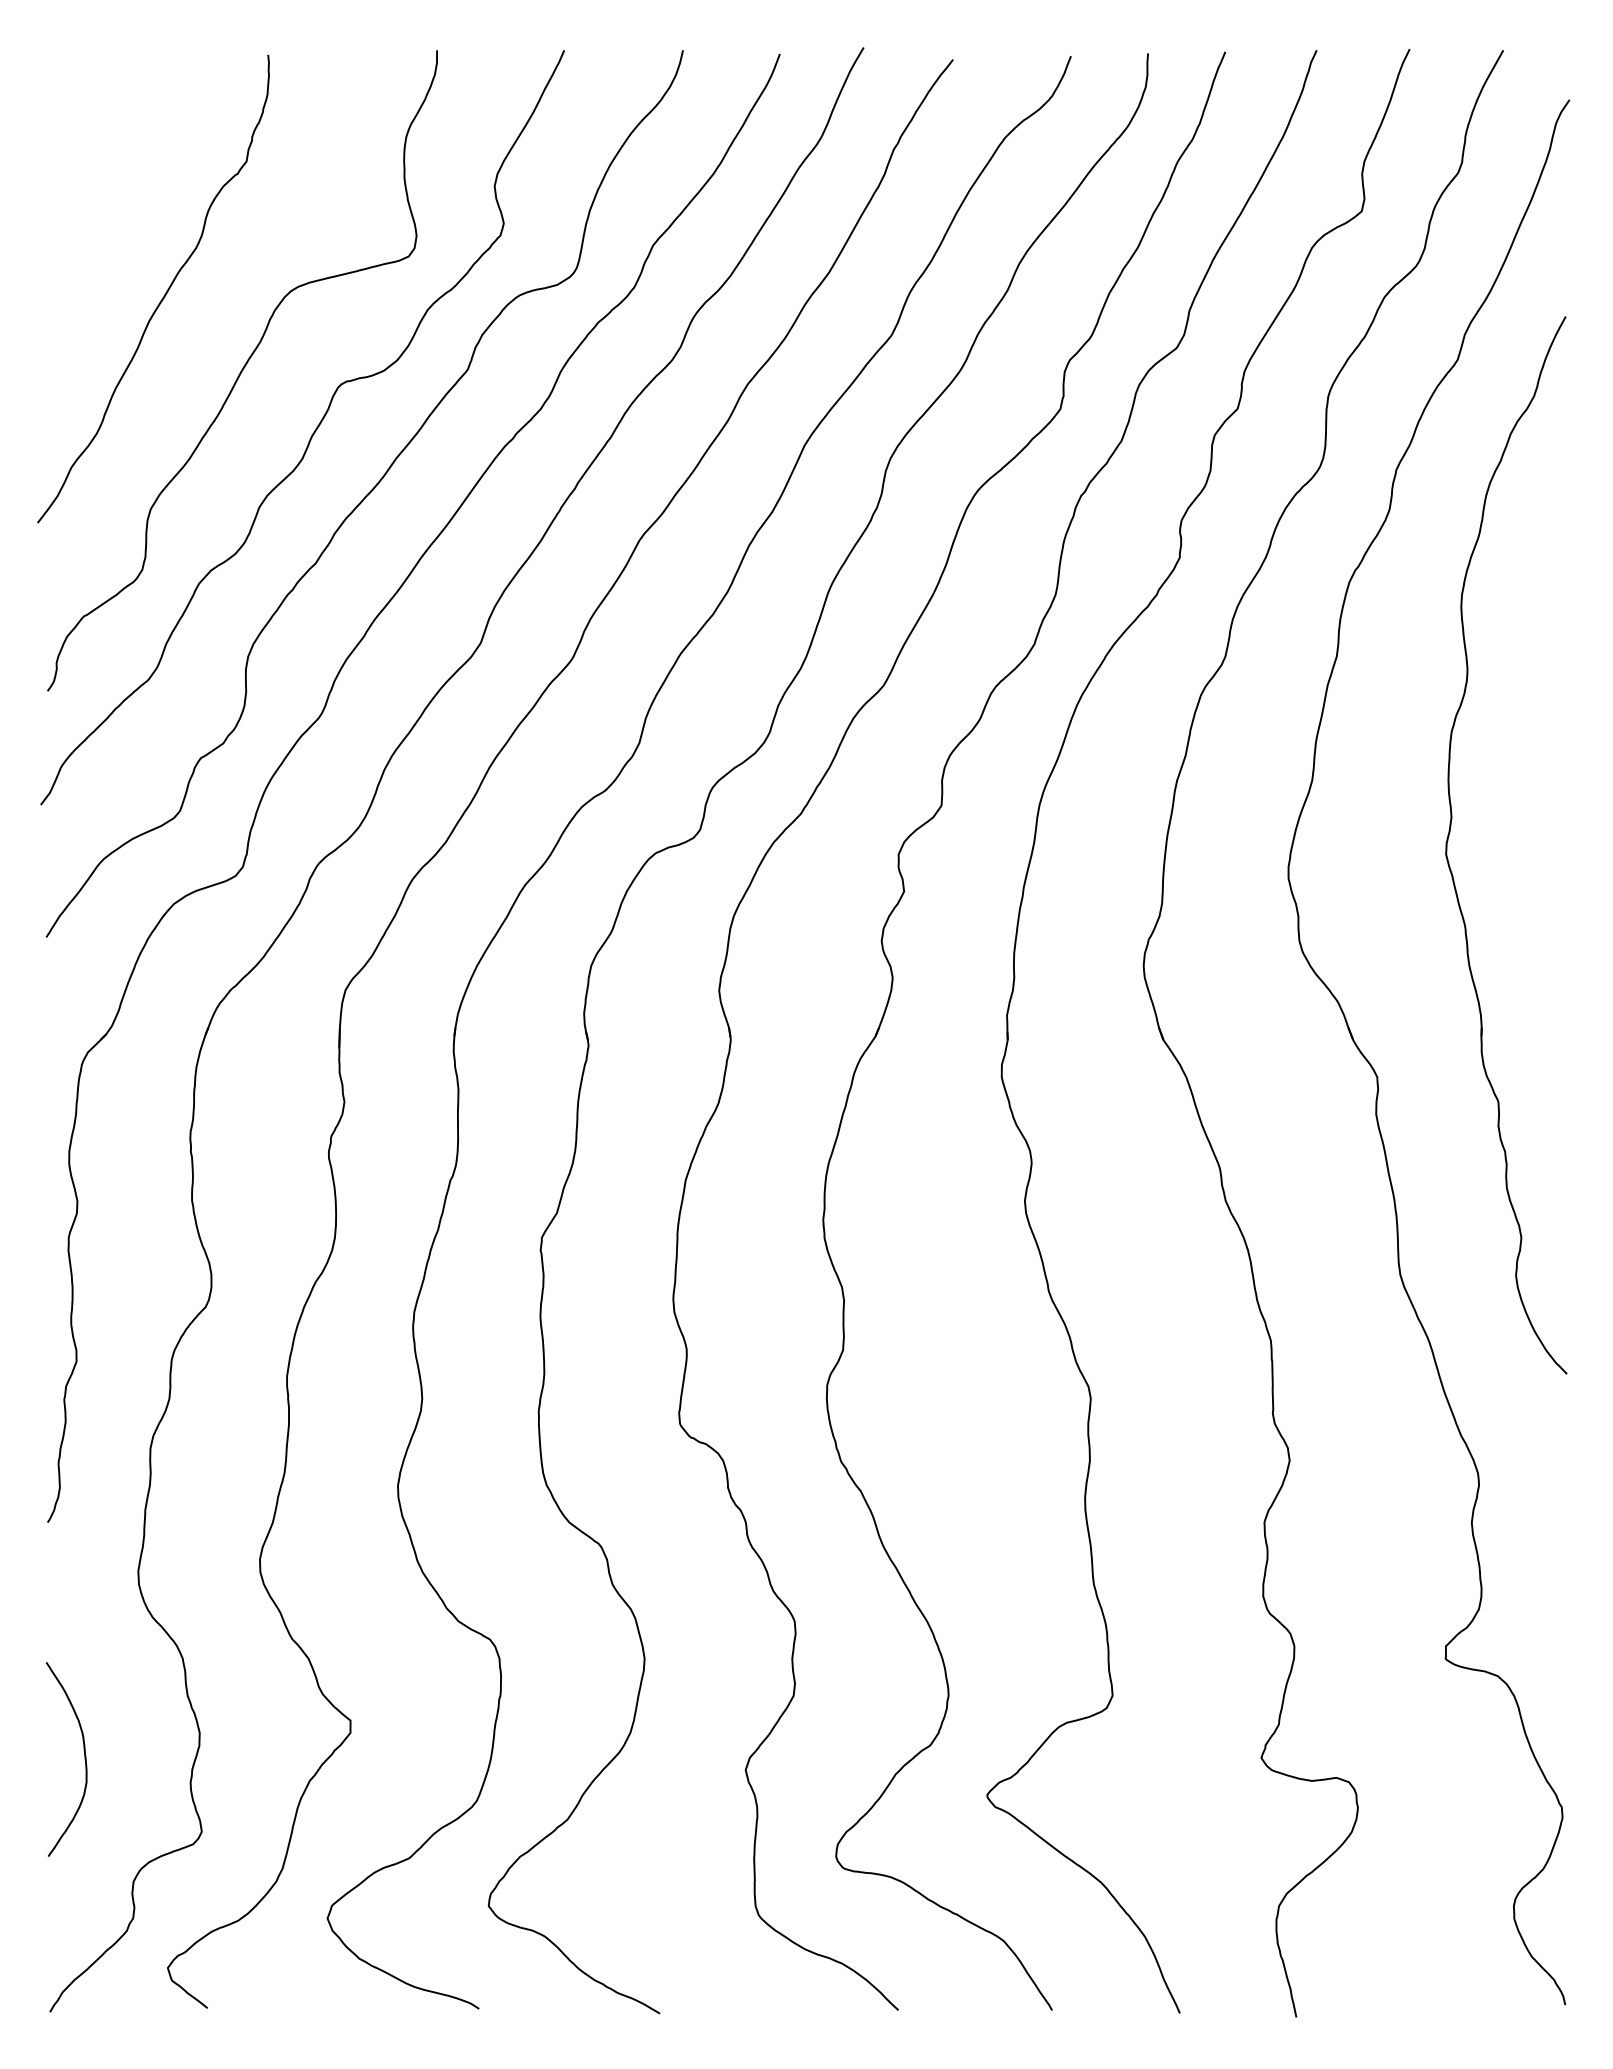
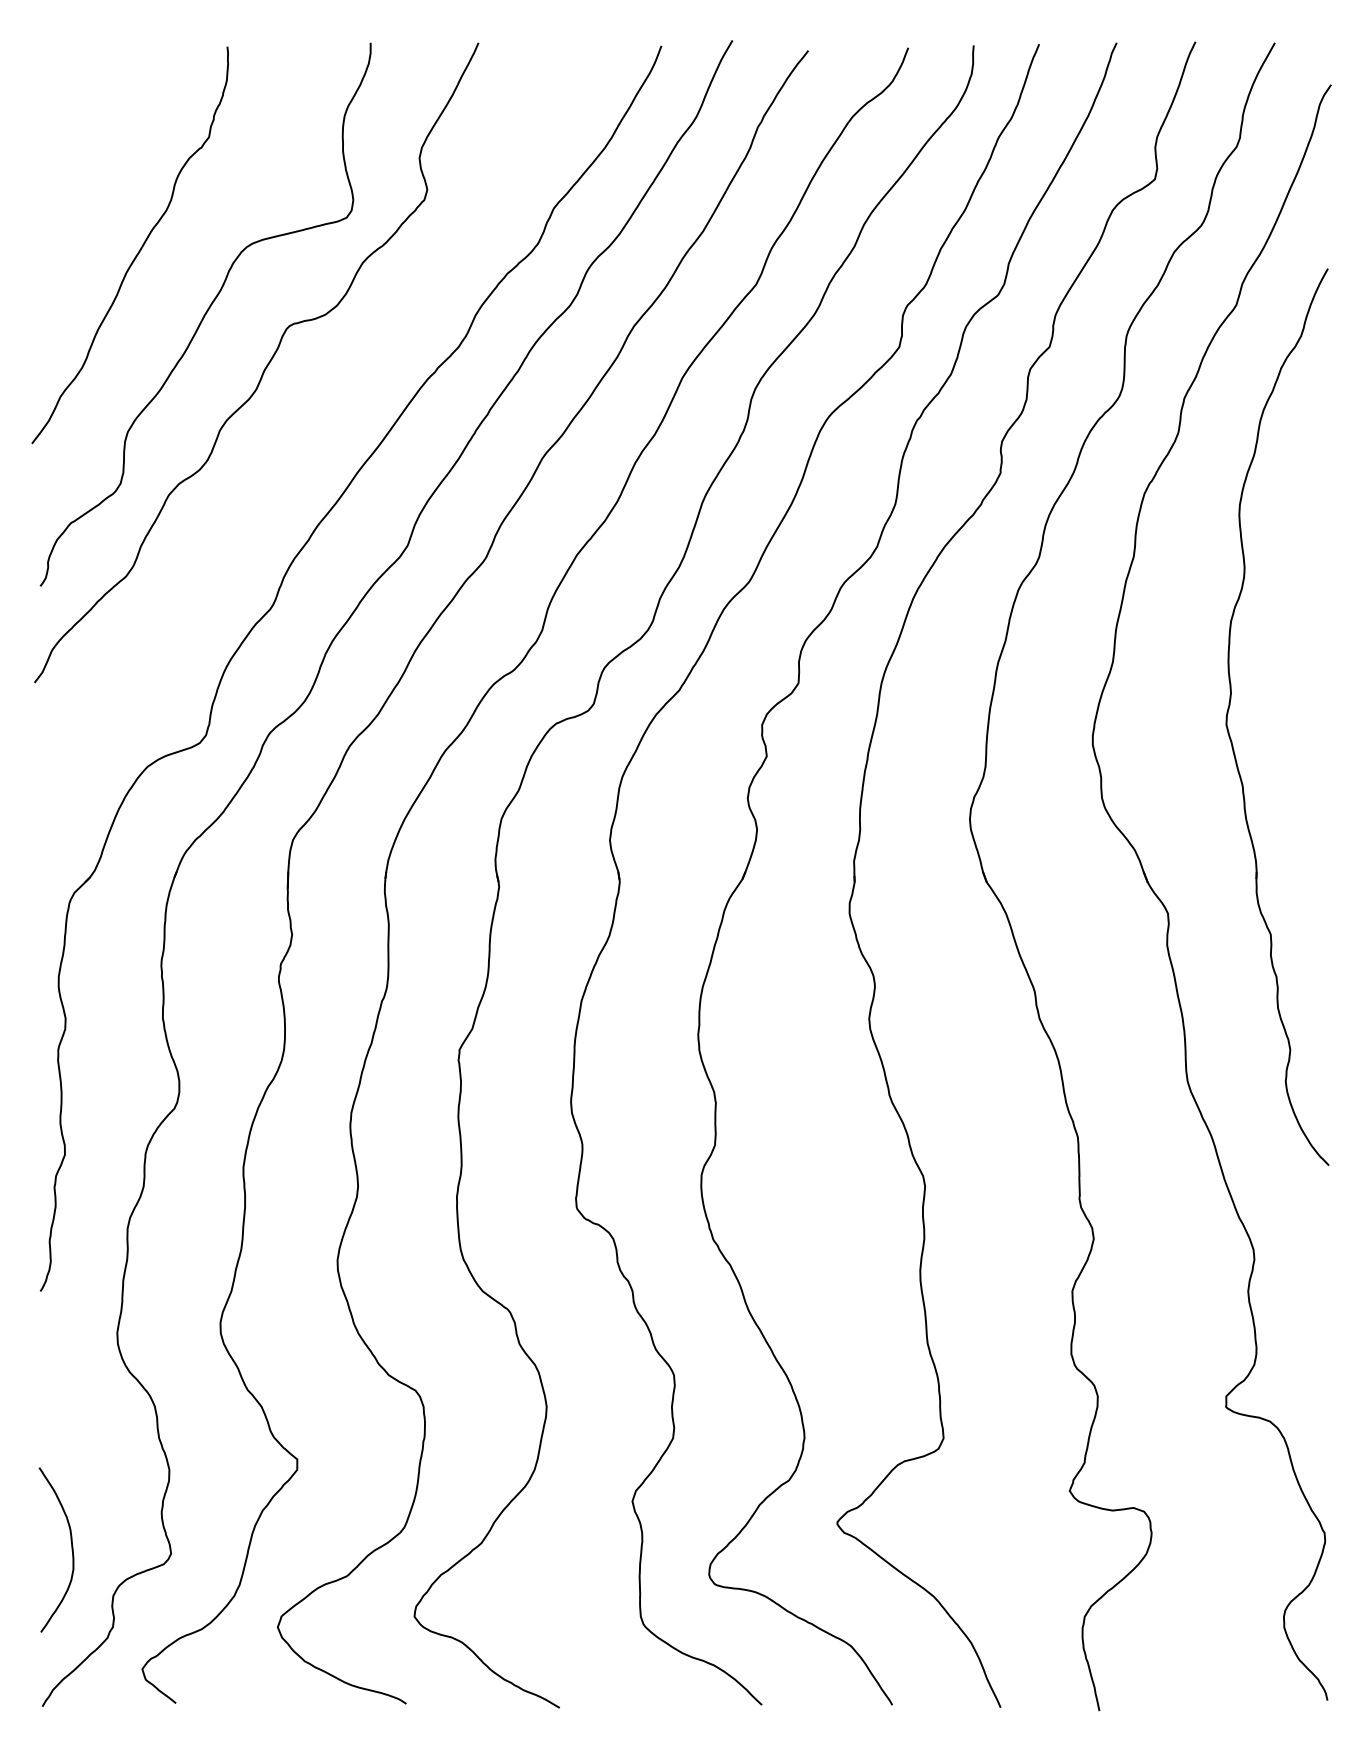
curve: (366, 494) -> (310, 419), removed
curve: (84, 1759) -> (71, 1550), moved

